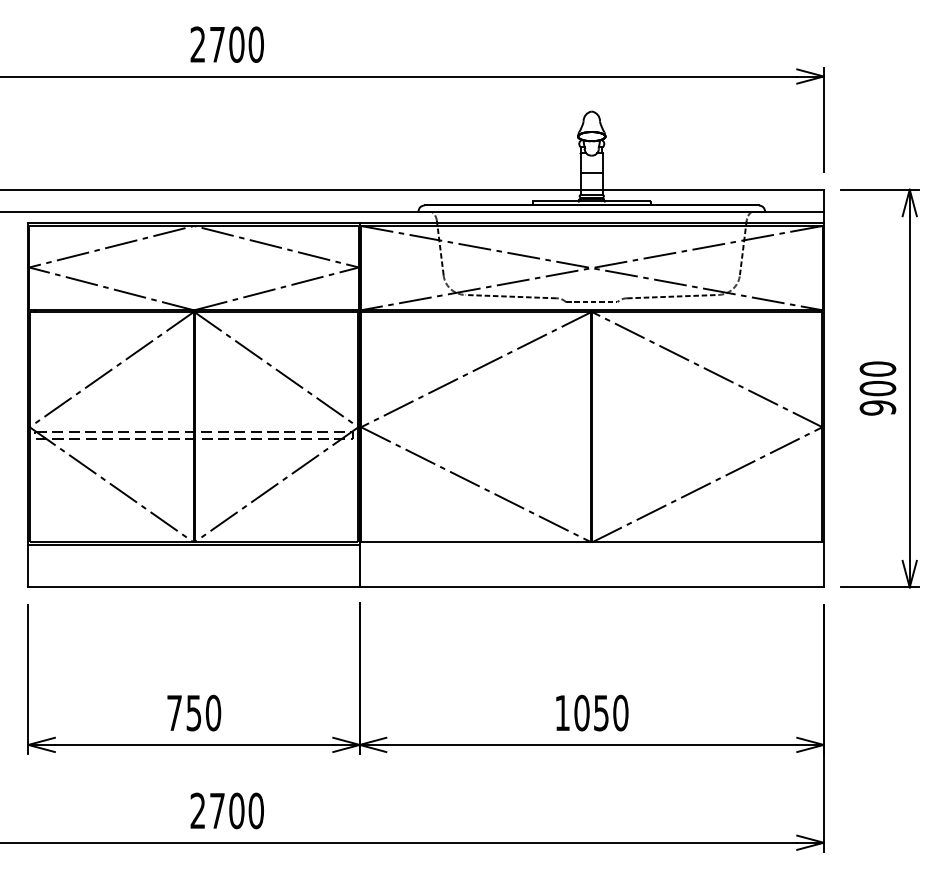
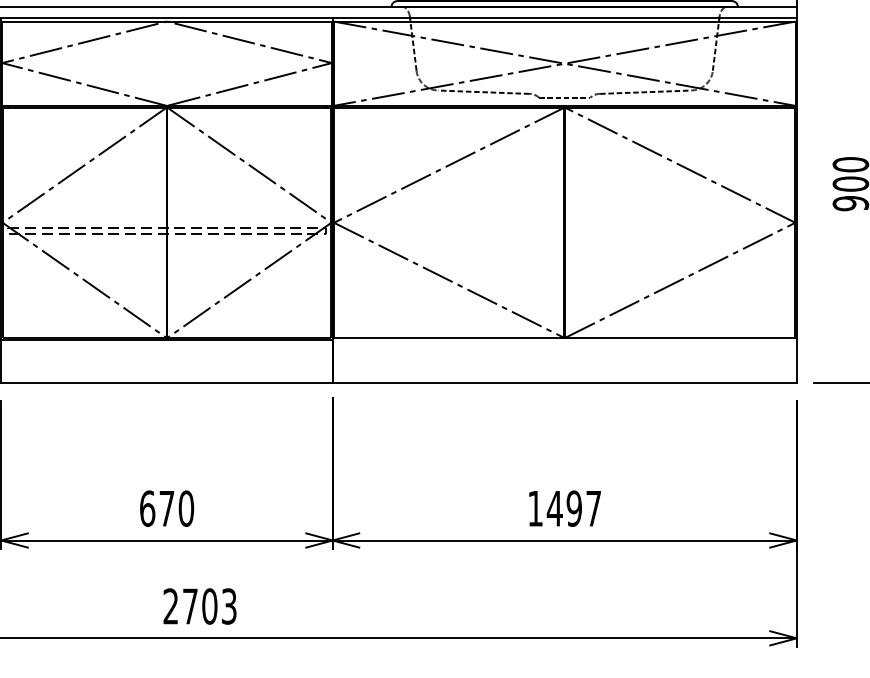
text: (184, 712) -> (157, 508), 750 -> 670
text: (600, 712) -> (573, 508), 1050 -> 1497
text: (255, 810) -> (228, 606), 2700 -> 2703

